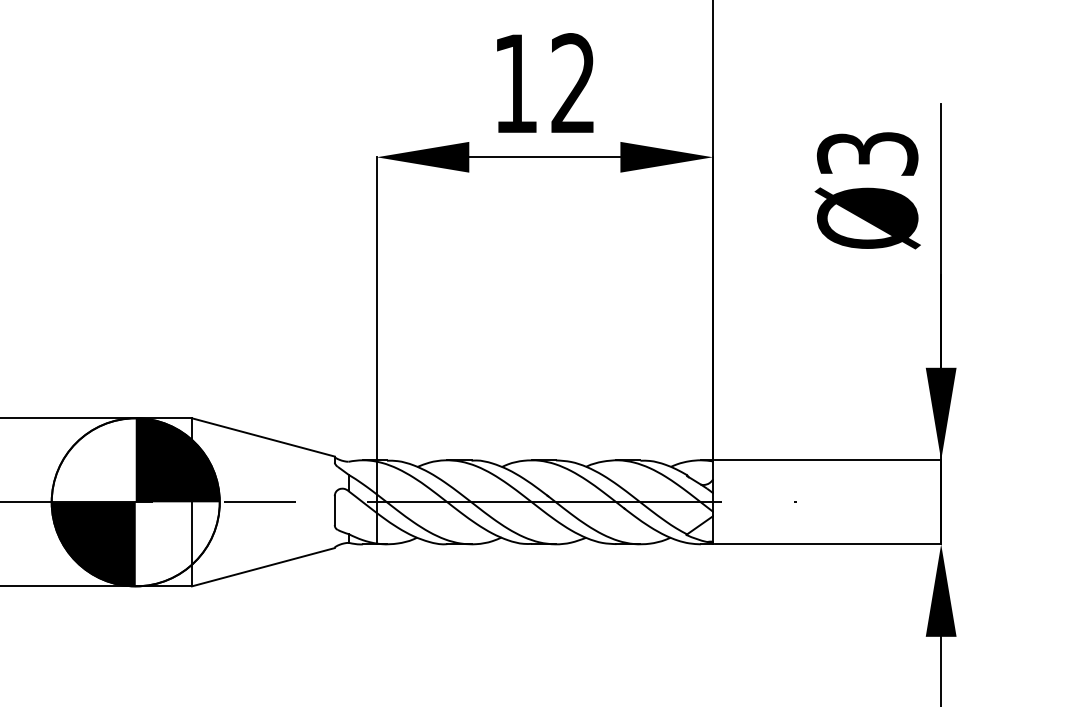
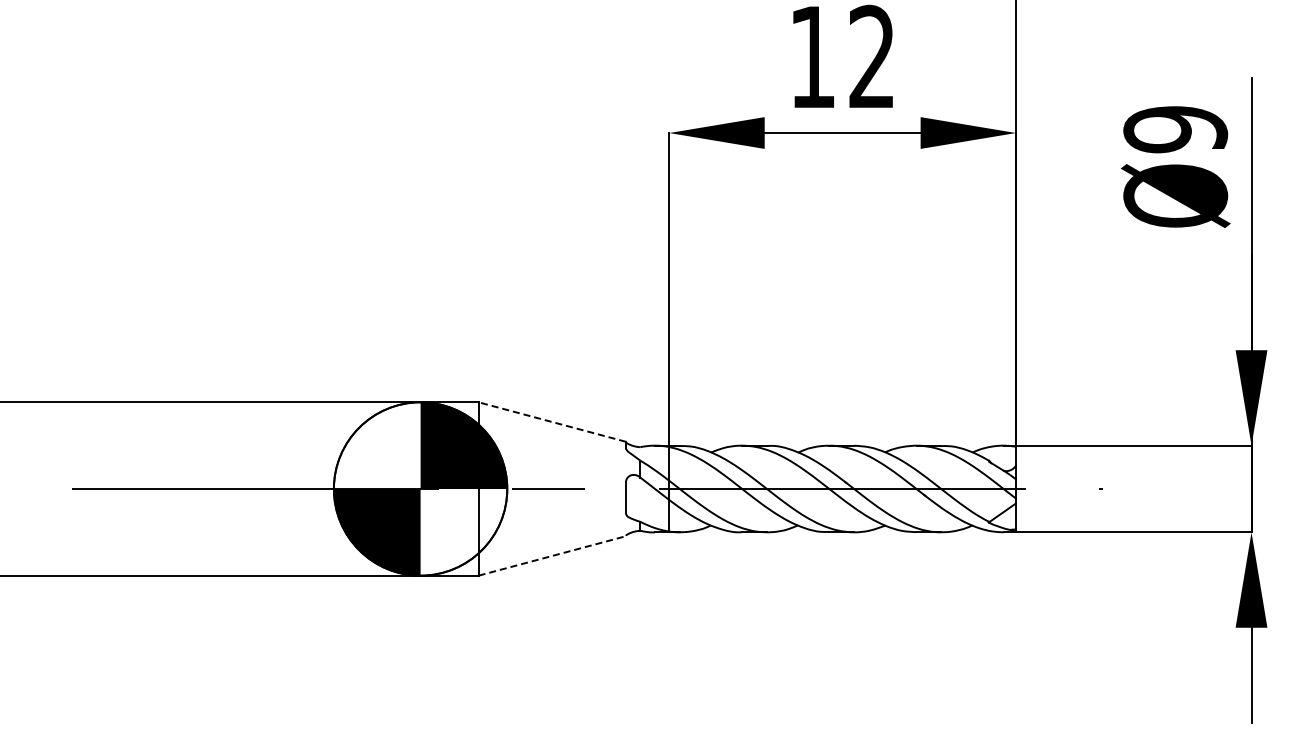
text: (867, 153) -> (1175, 129), Ø3 -> Ø9
line: (262, 436) -> (551, 421), solid -> dashed
line: (263, 566) -> (552, 555), solid -> dashed

